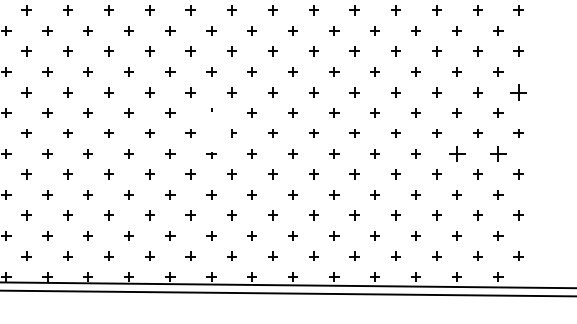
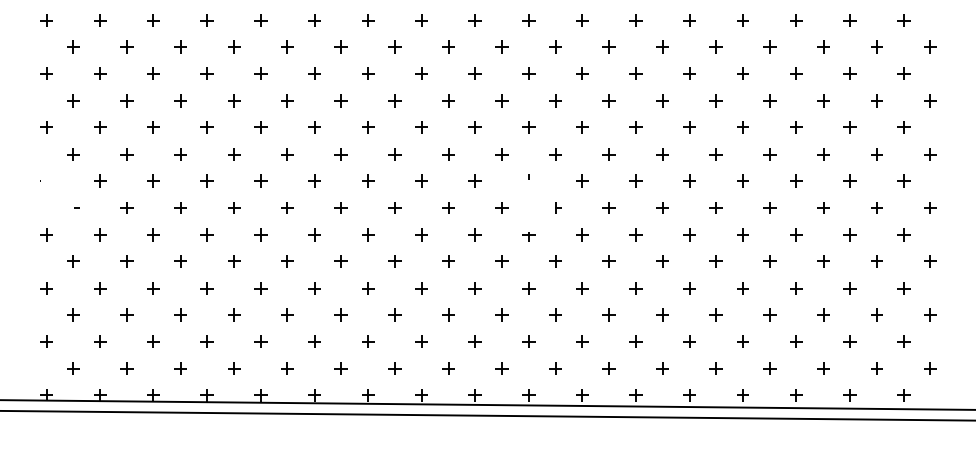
part: (518, 92) -> (930, 154), size x0.62
part: (456, 153) -> (849, 234), size x0.62
part: (498, 153) -> (903, 234), size x0.62

